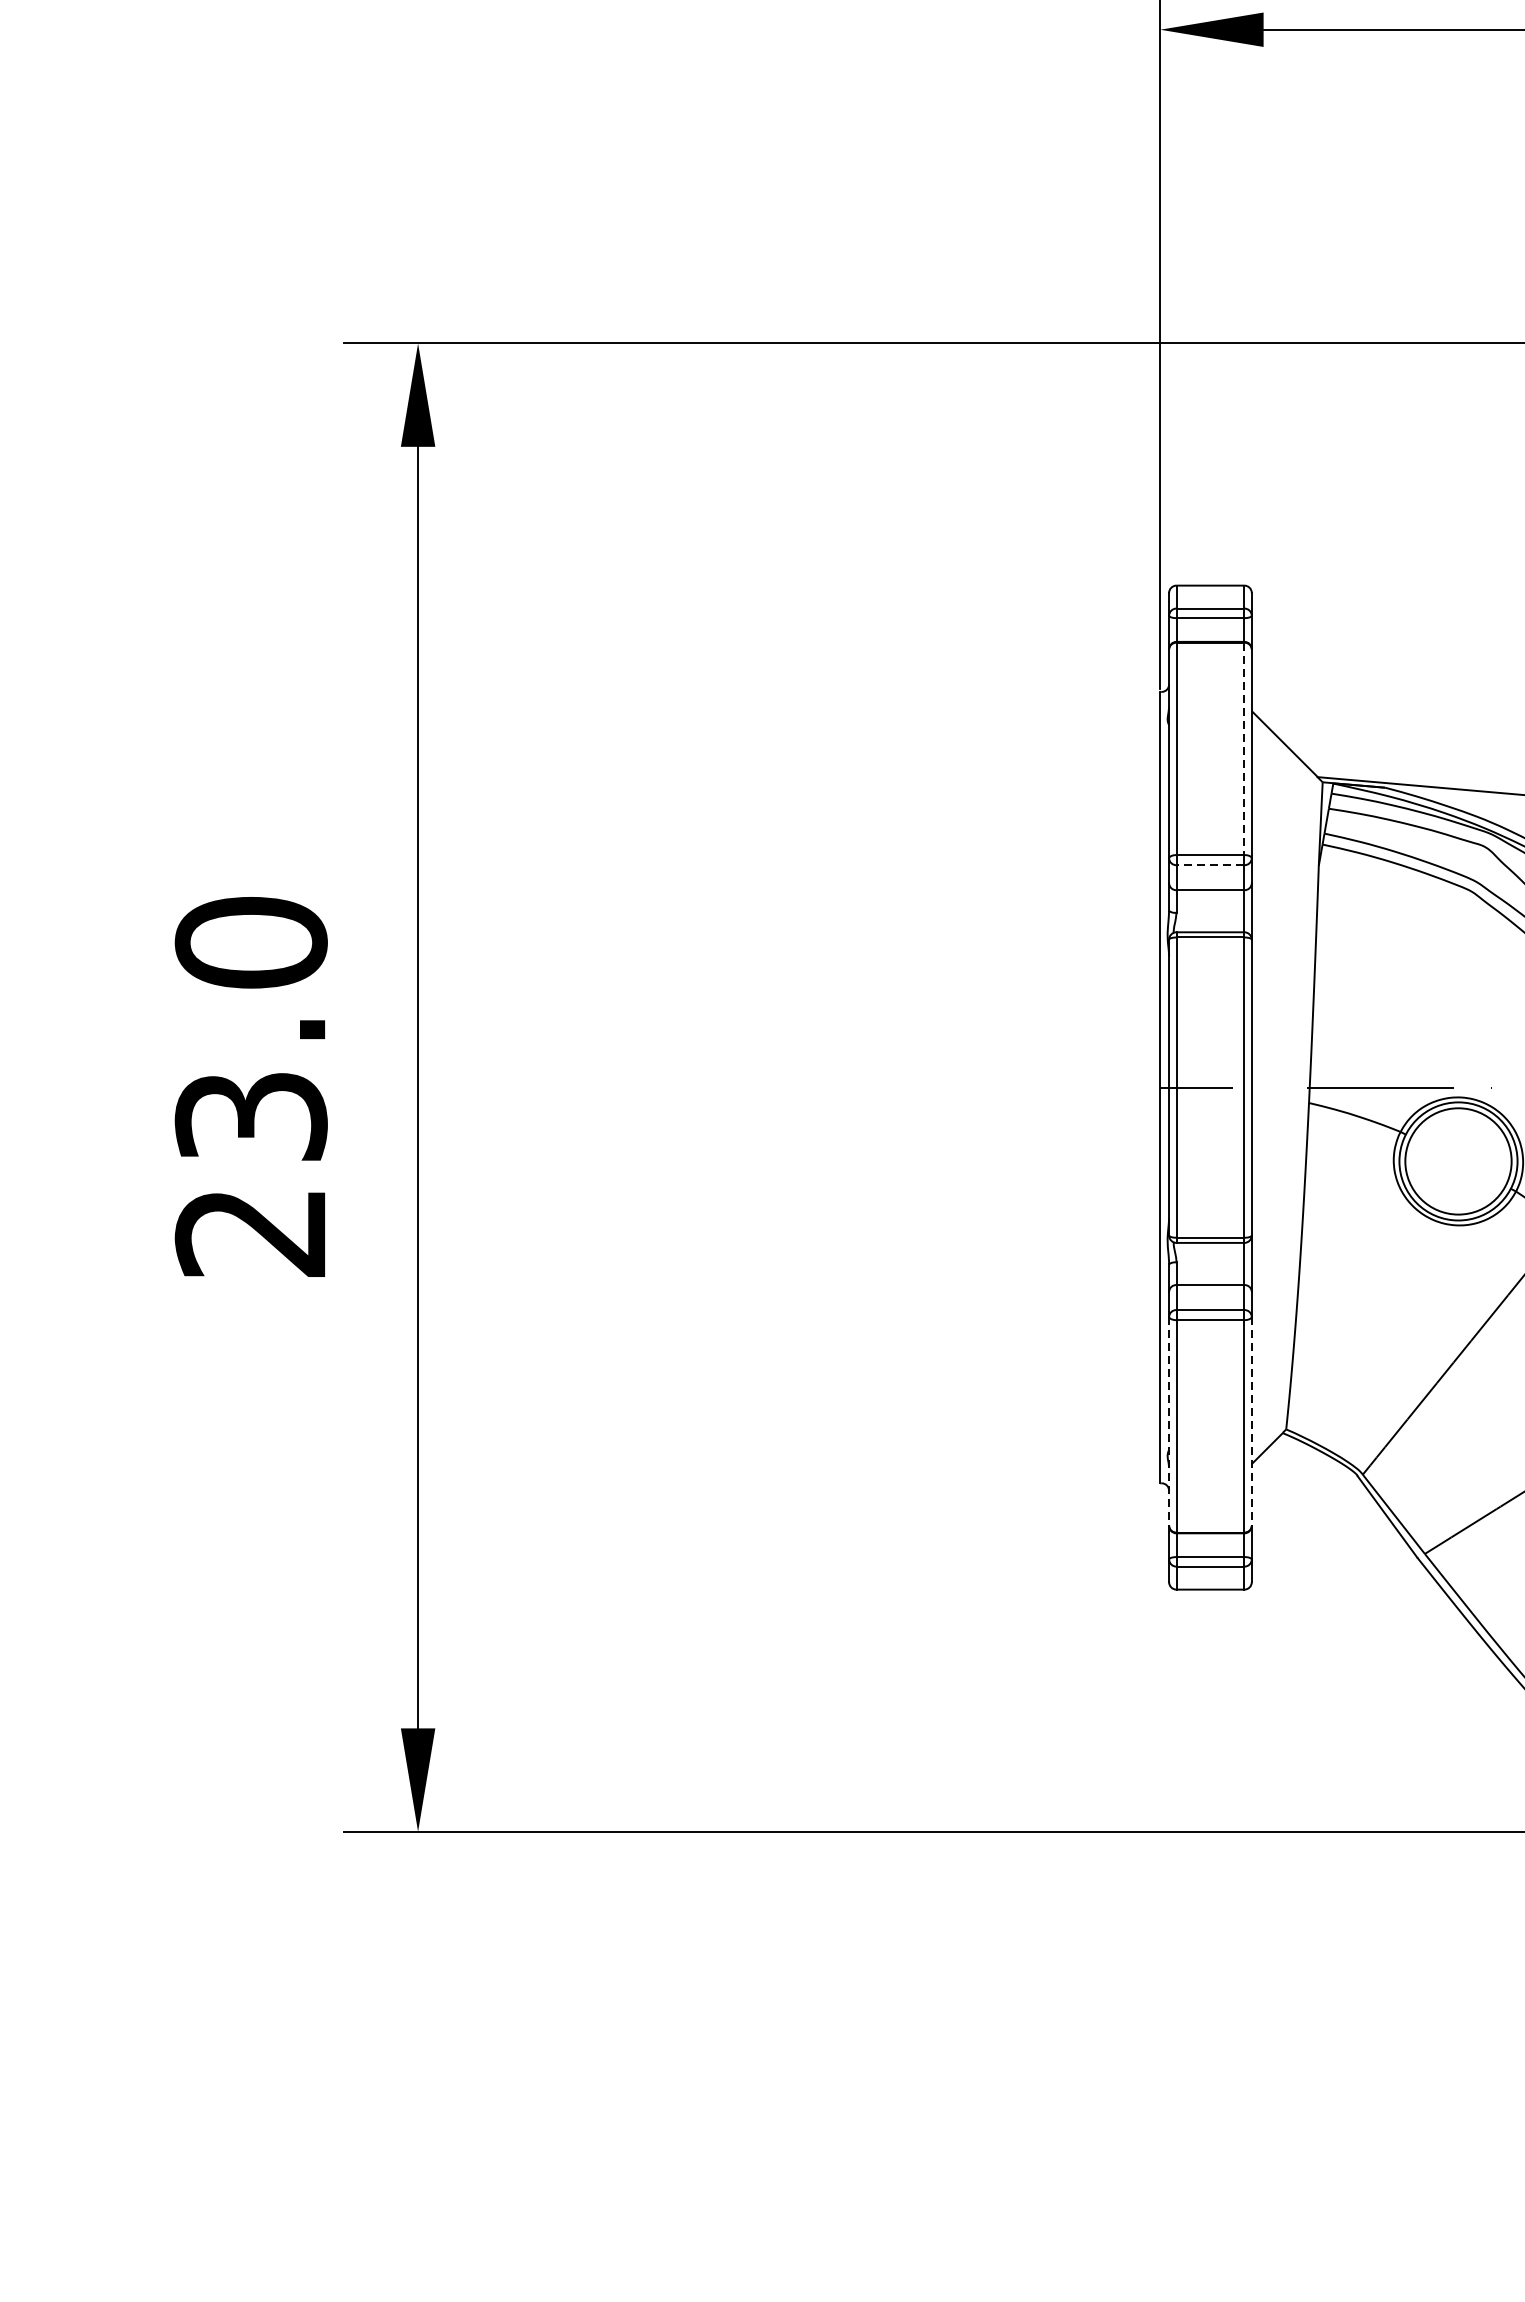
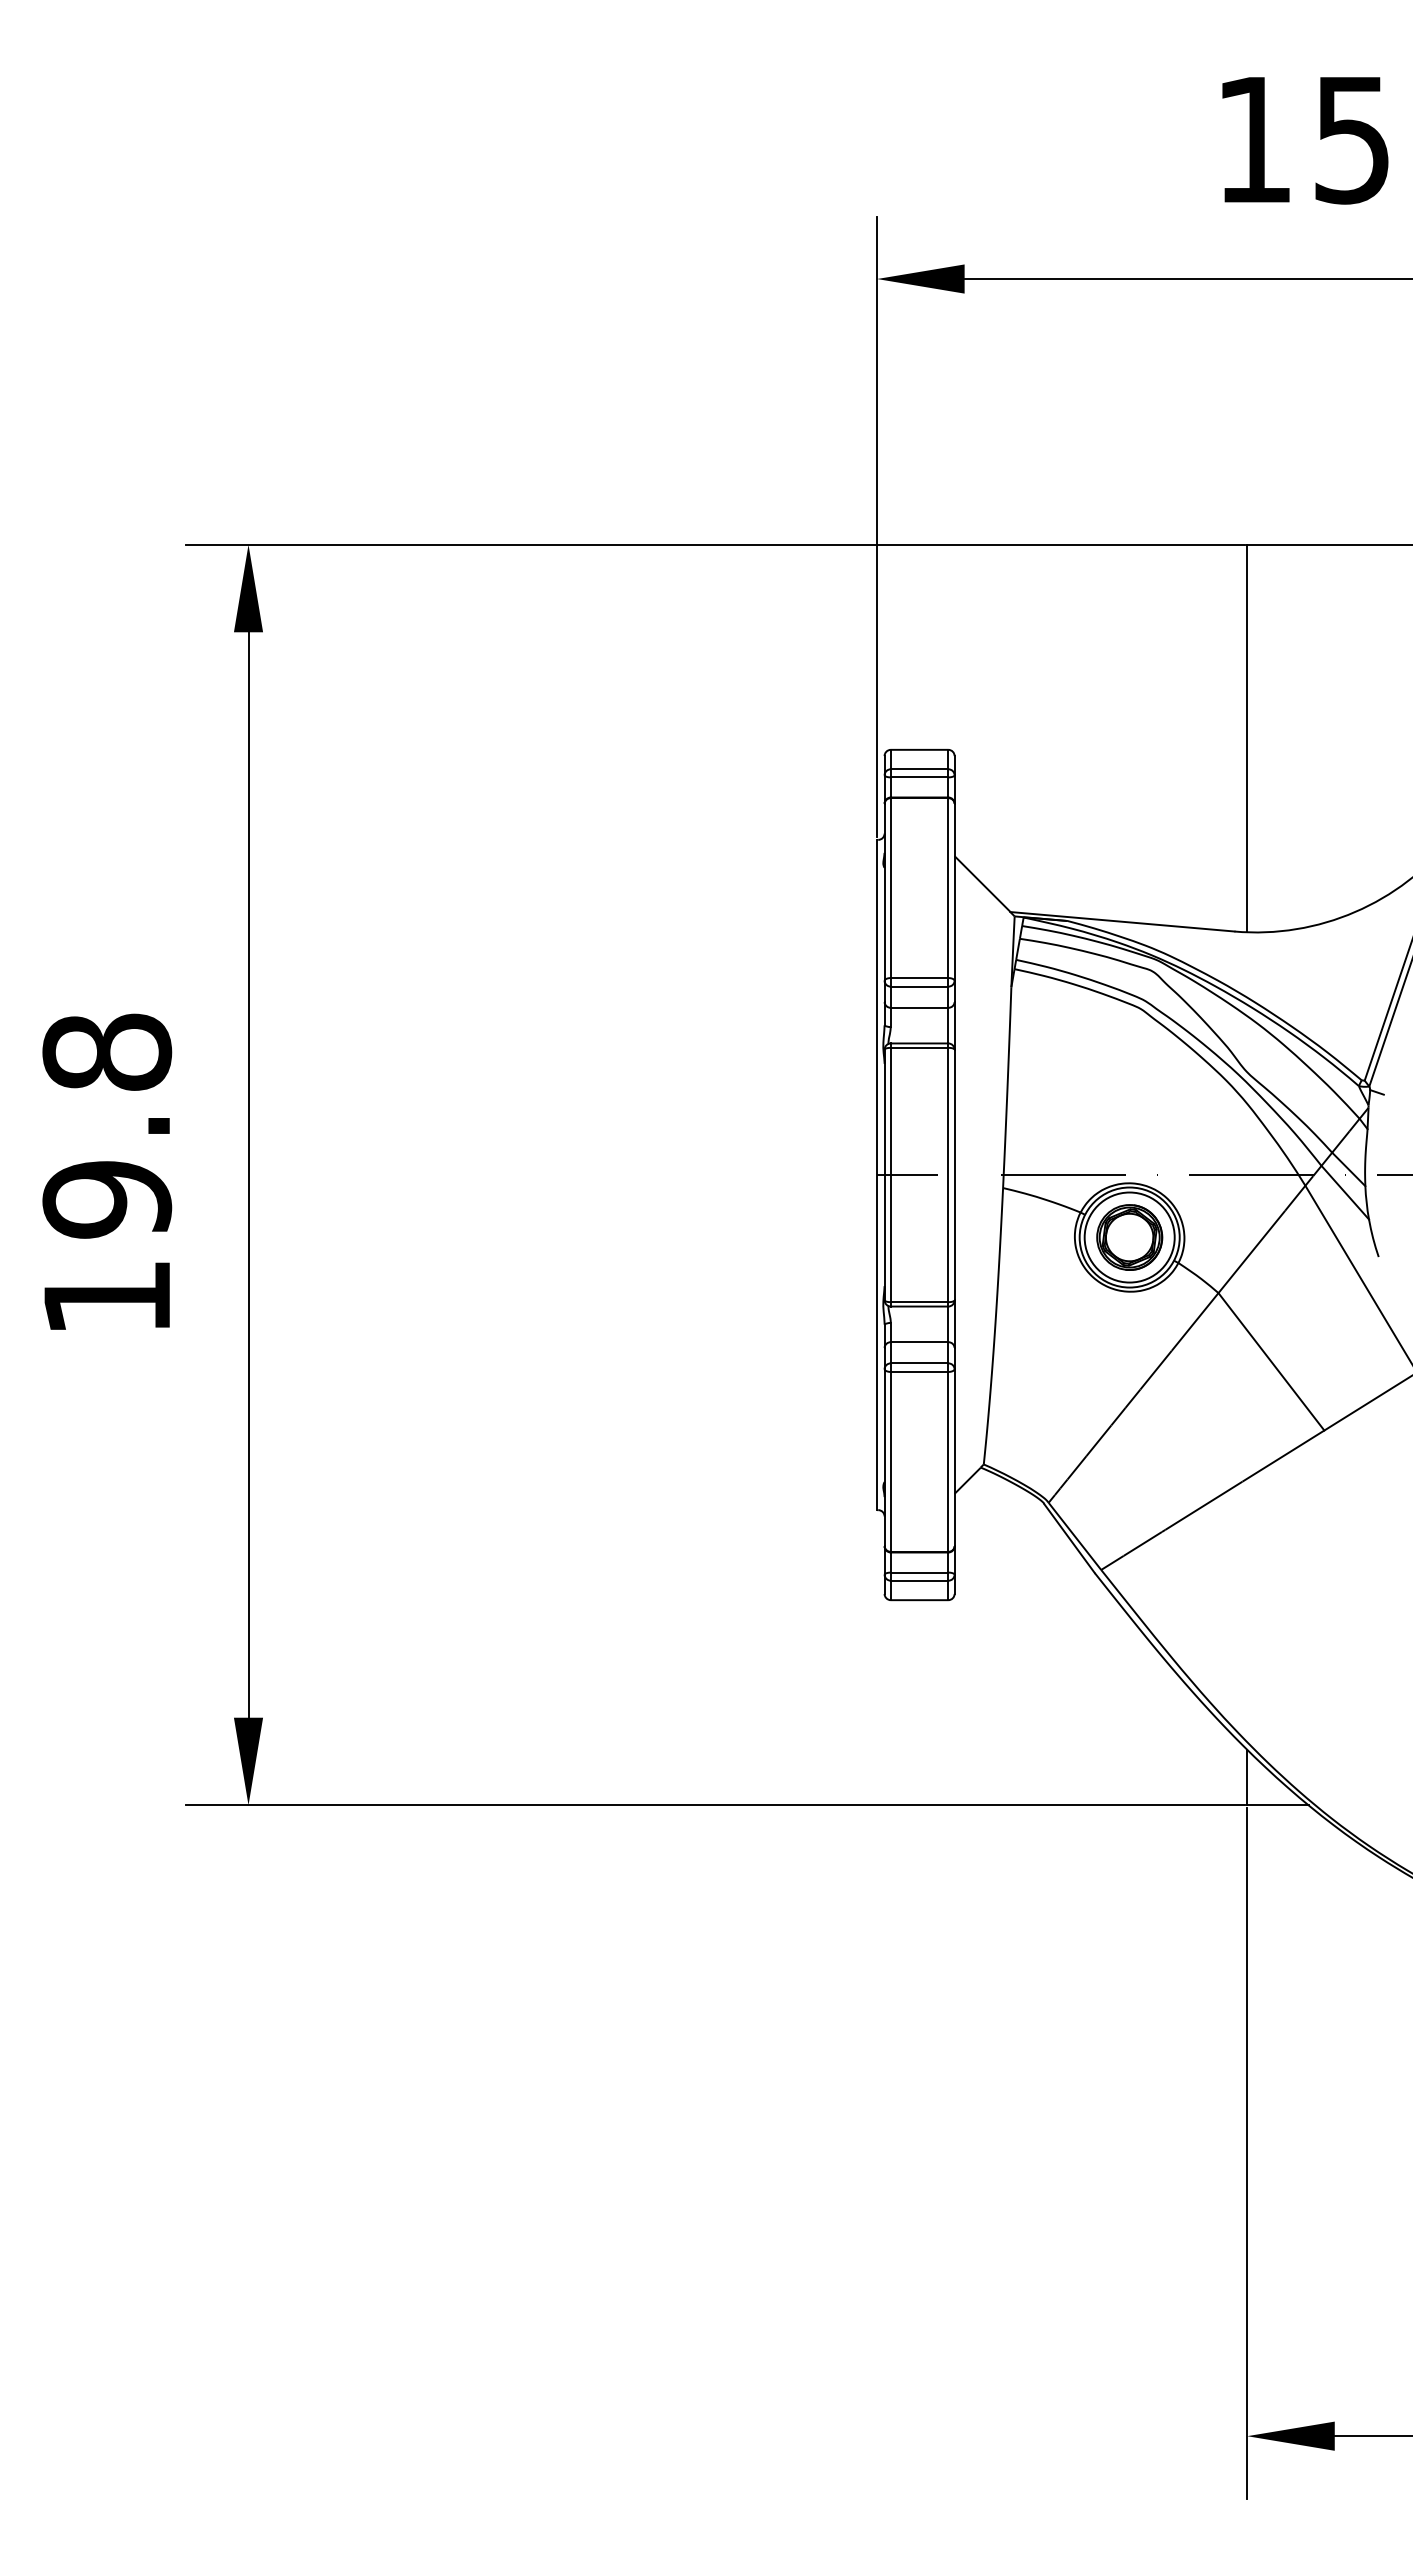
line: (1244, 749) -> (948, 888), dashed -> solid
line: (1210, 865) -> (919, 986), dashed -> solid
text: (250, 1087) -> (106, 1174), 23.0 -> 19.8
part: (1458, 1161) -> (1129, 1237), added
line: (1169, 1421) -> (884, 1457), dashed -> solid
line: (1251, 1421) -> (954, 1457), dashed -> solid

